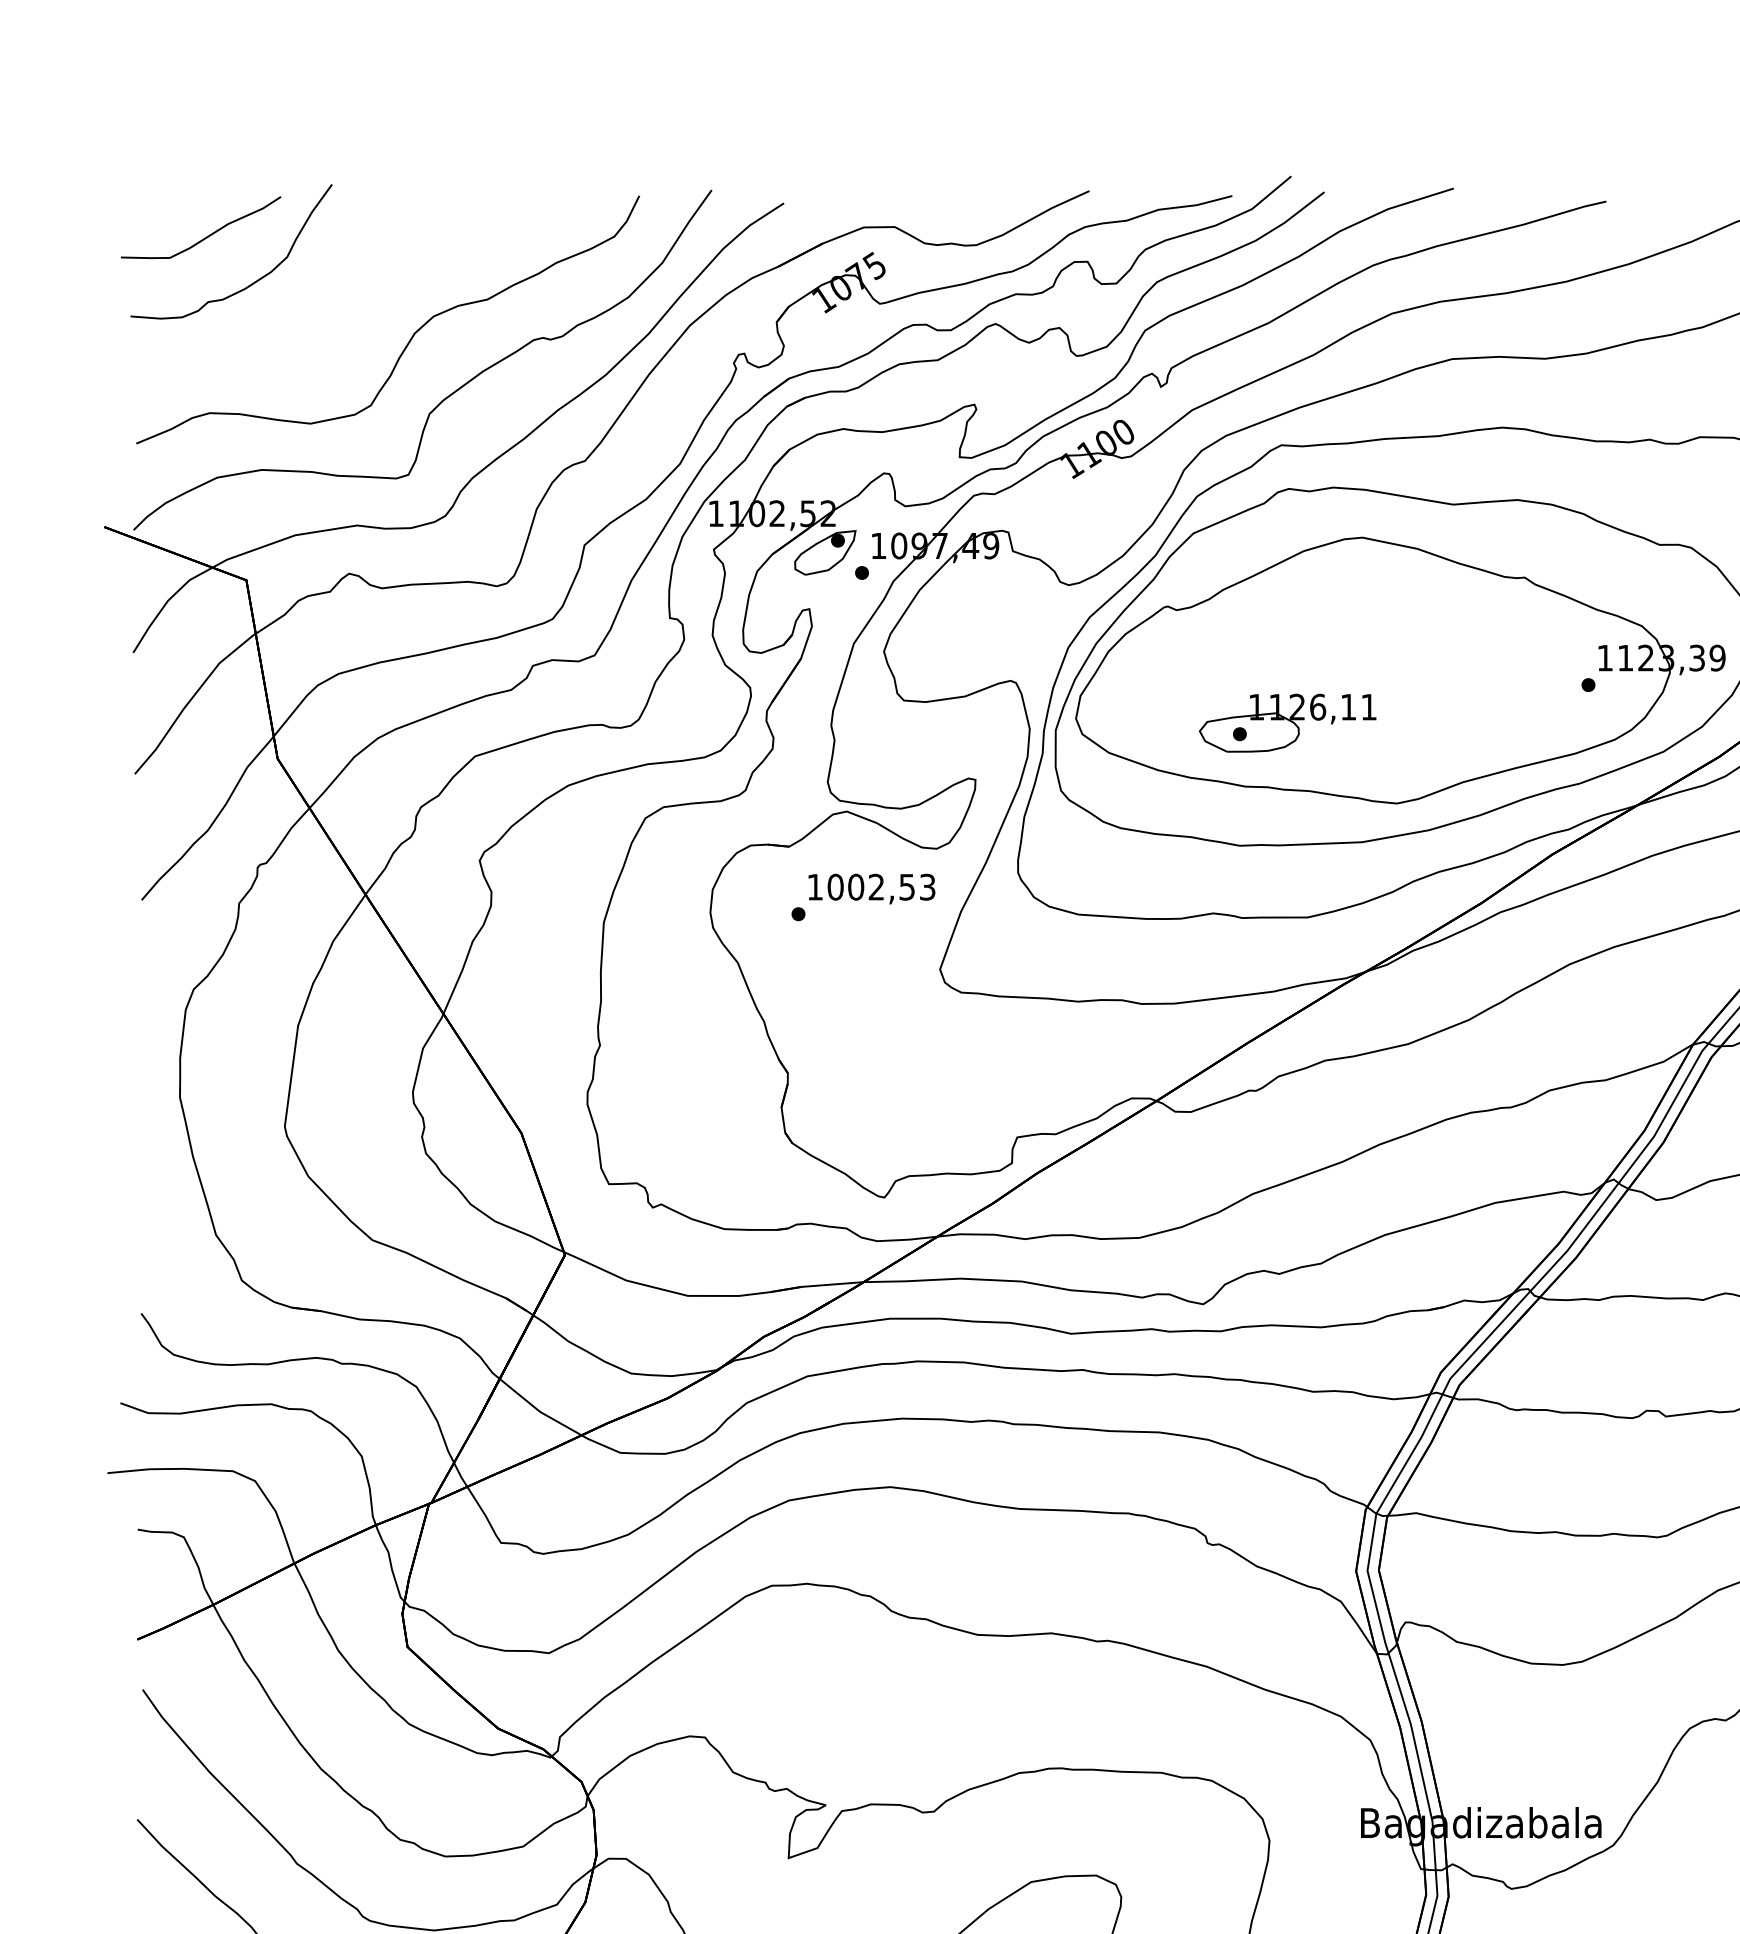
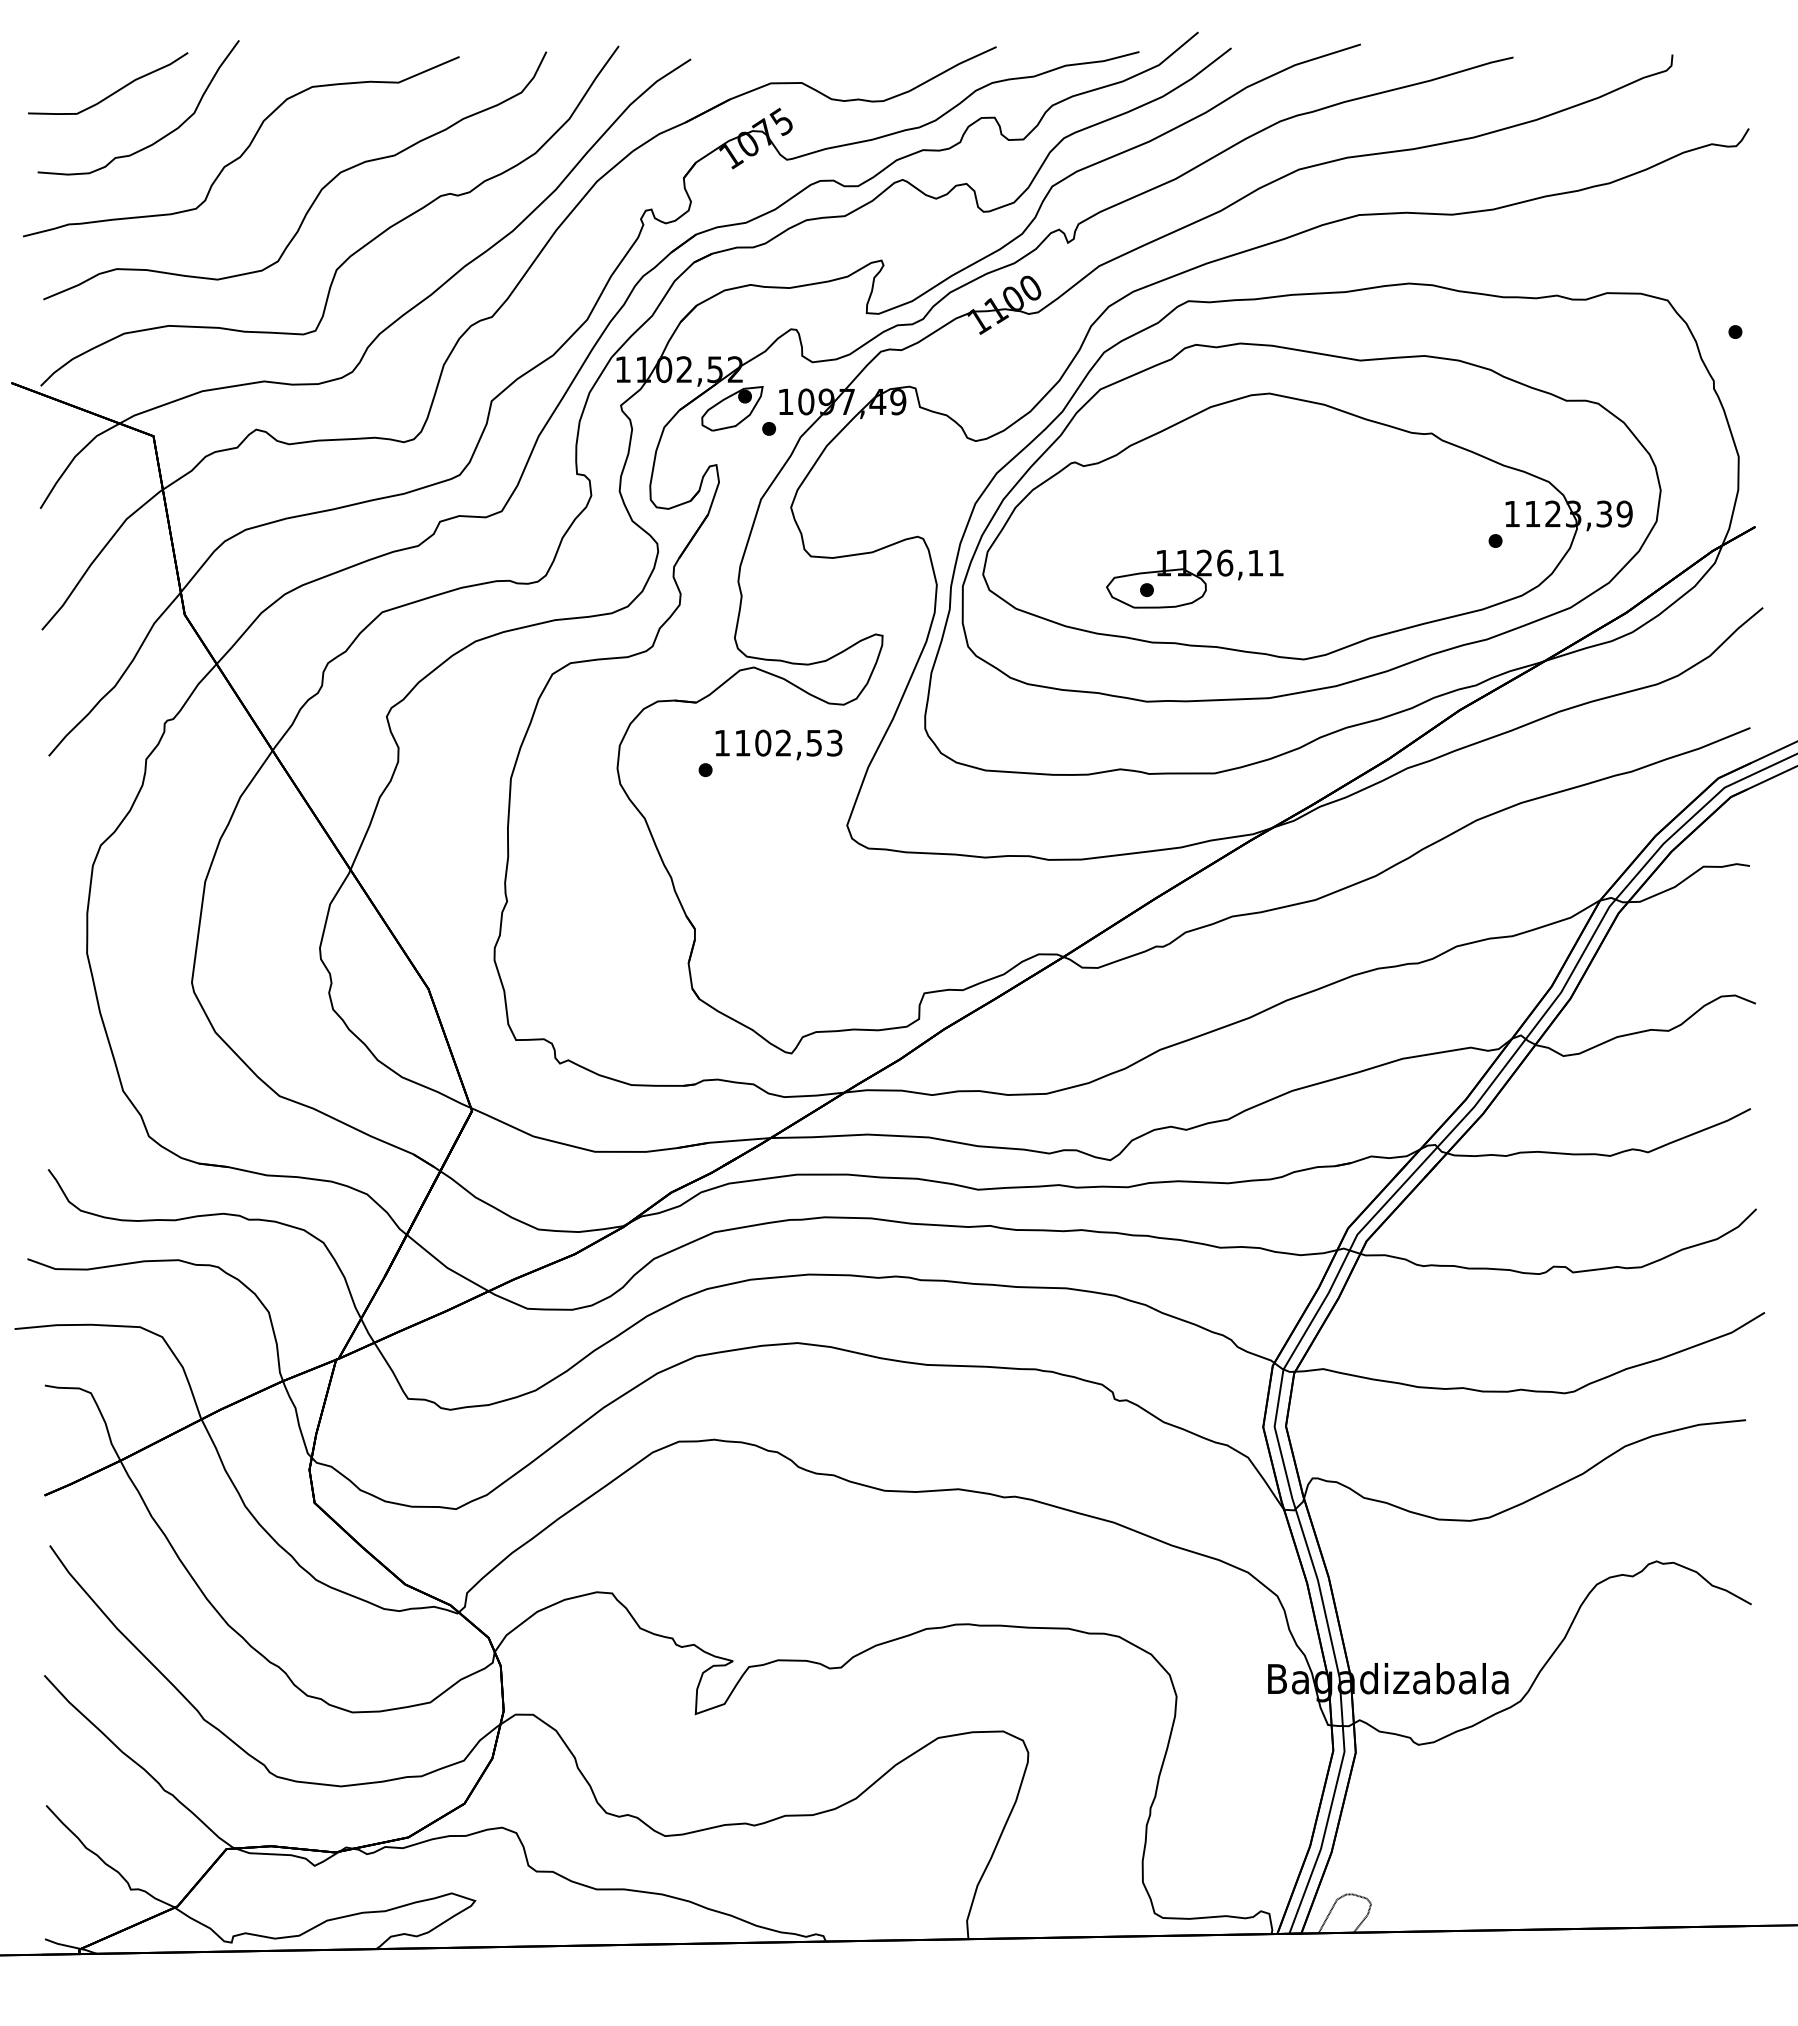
curve: (338, 293) -> (245, 149), added
text: (835, 886) -> (742, 742), 1002,53 -> 1102,53

